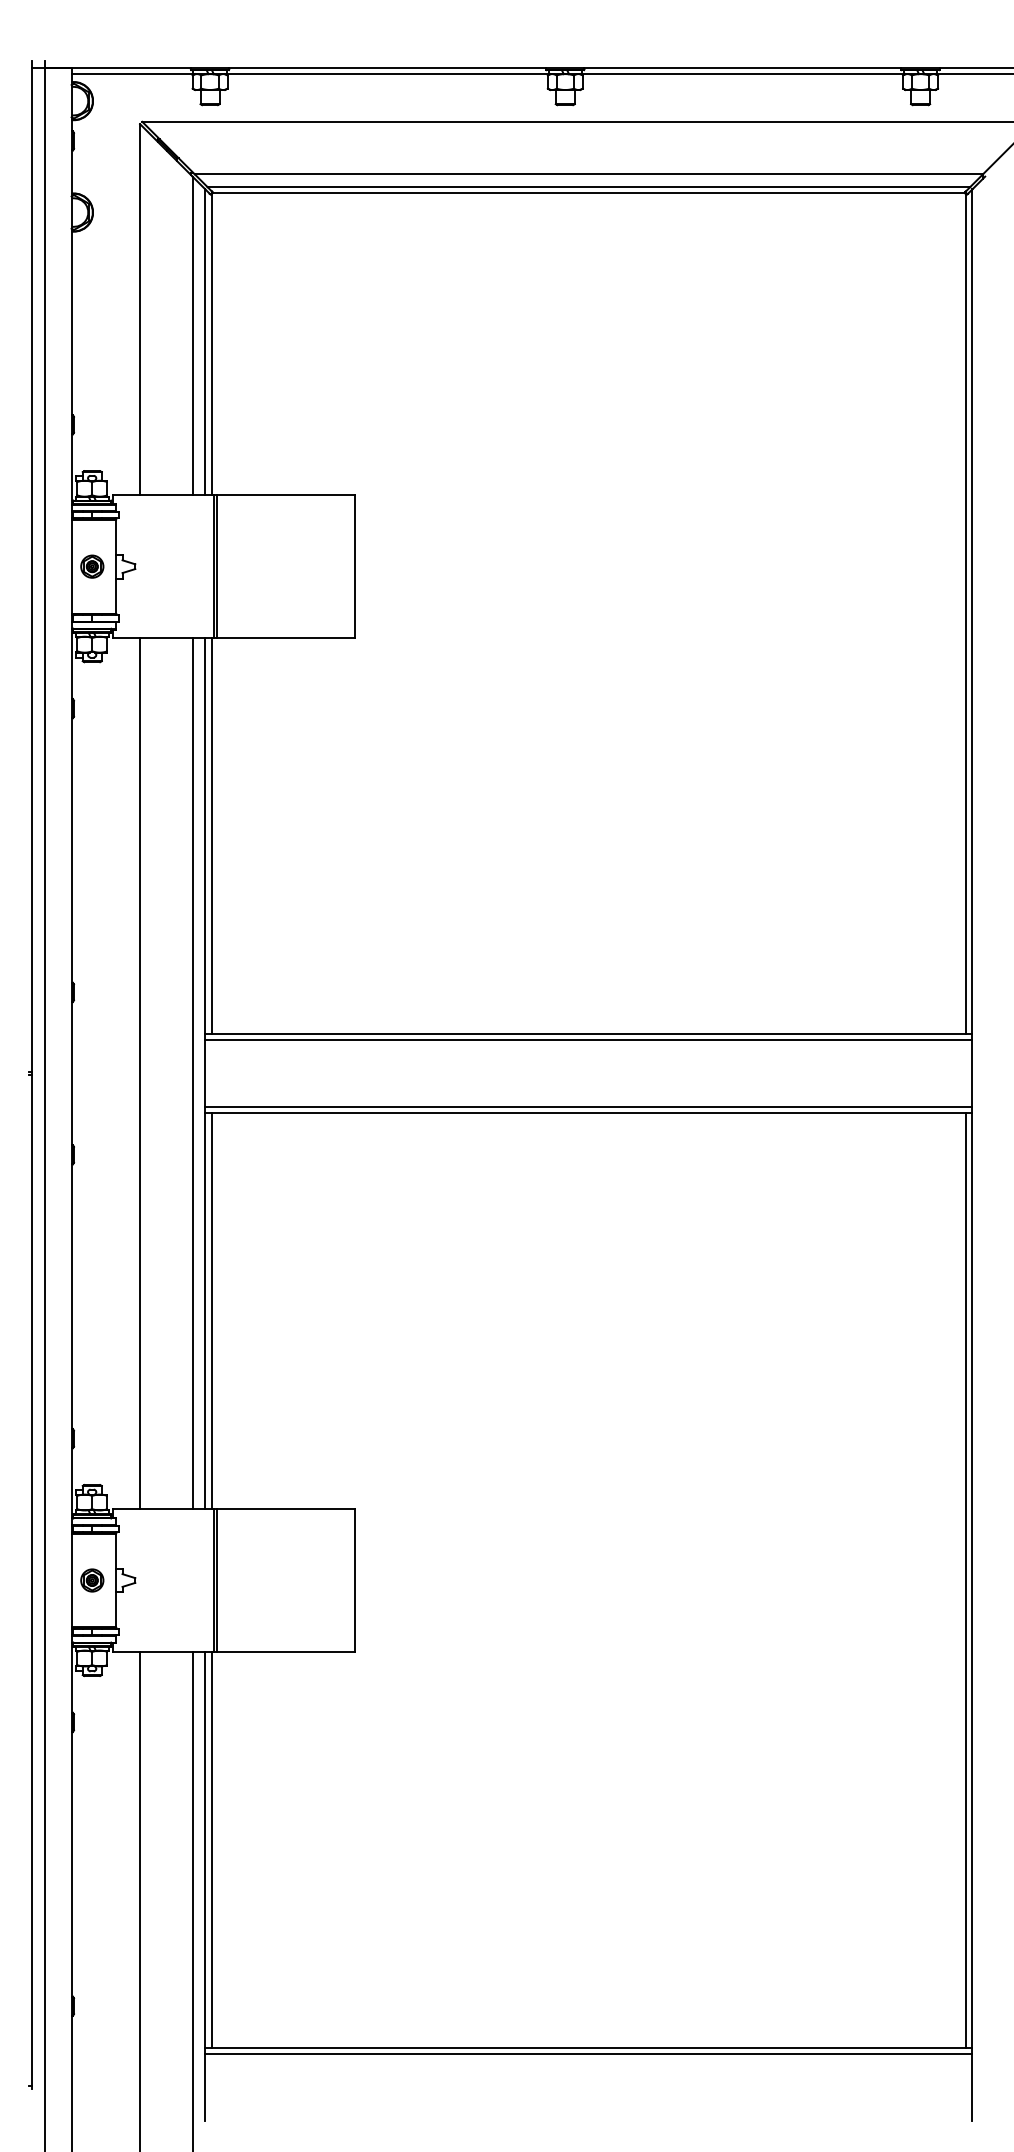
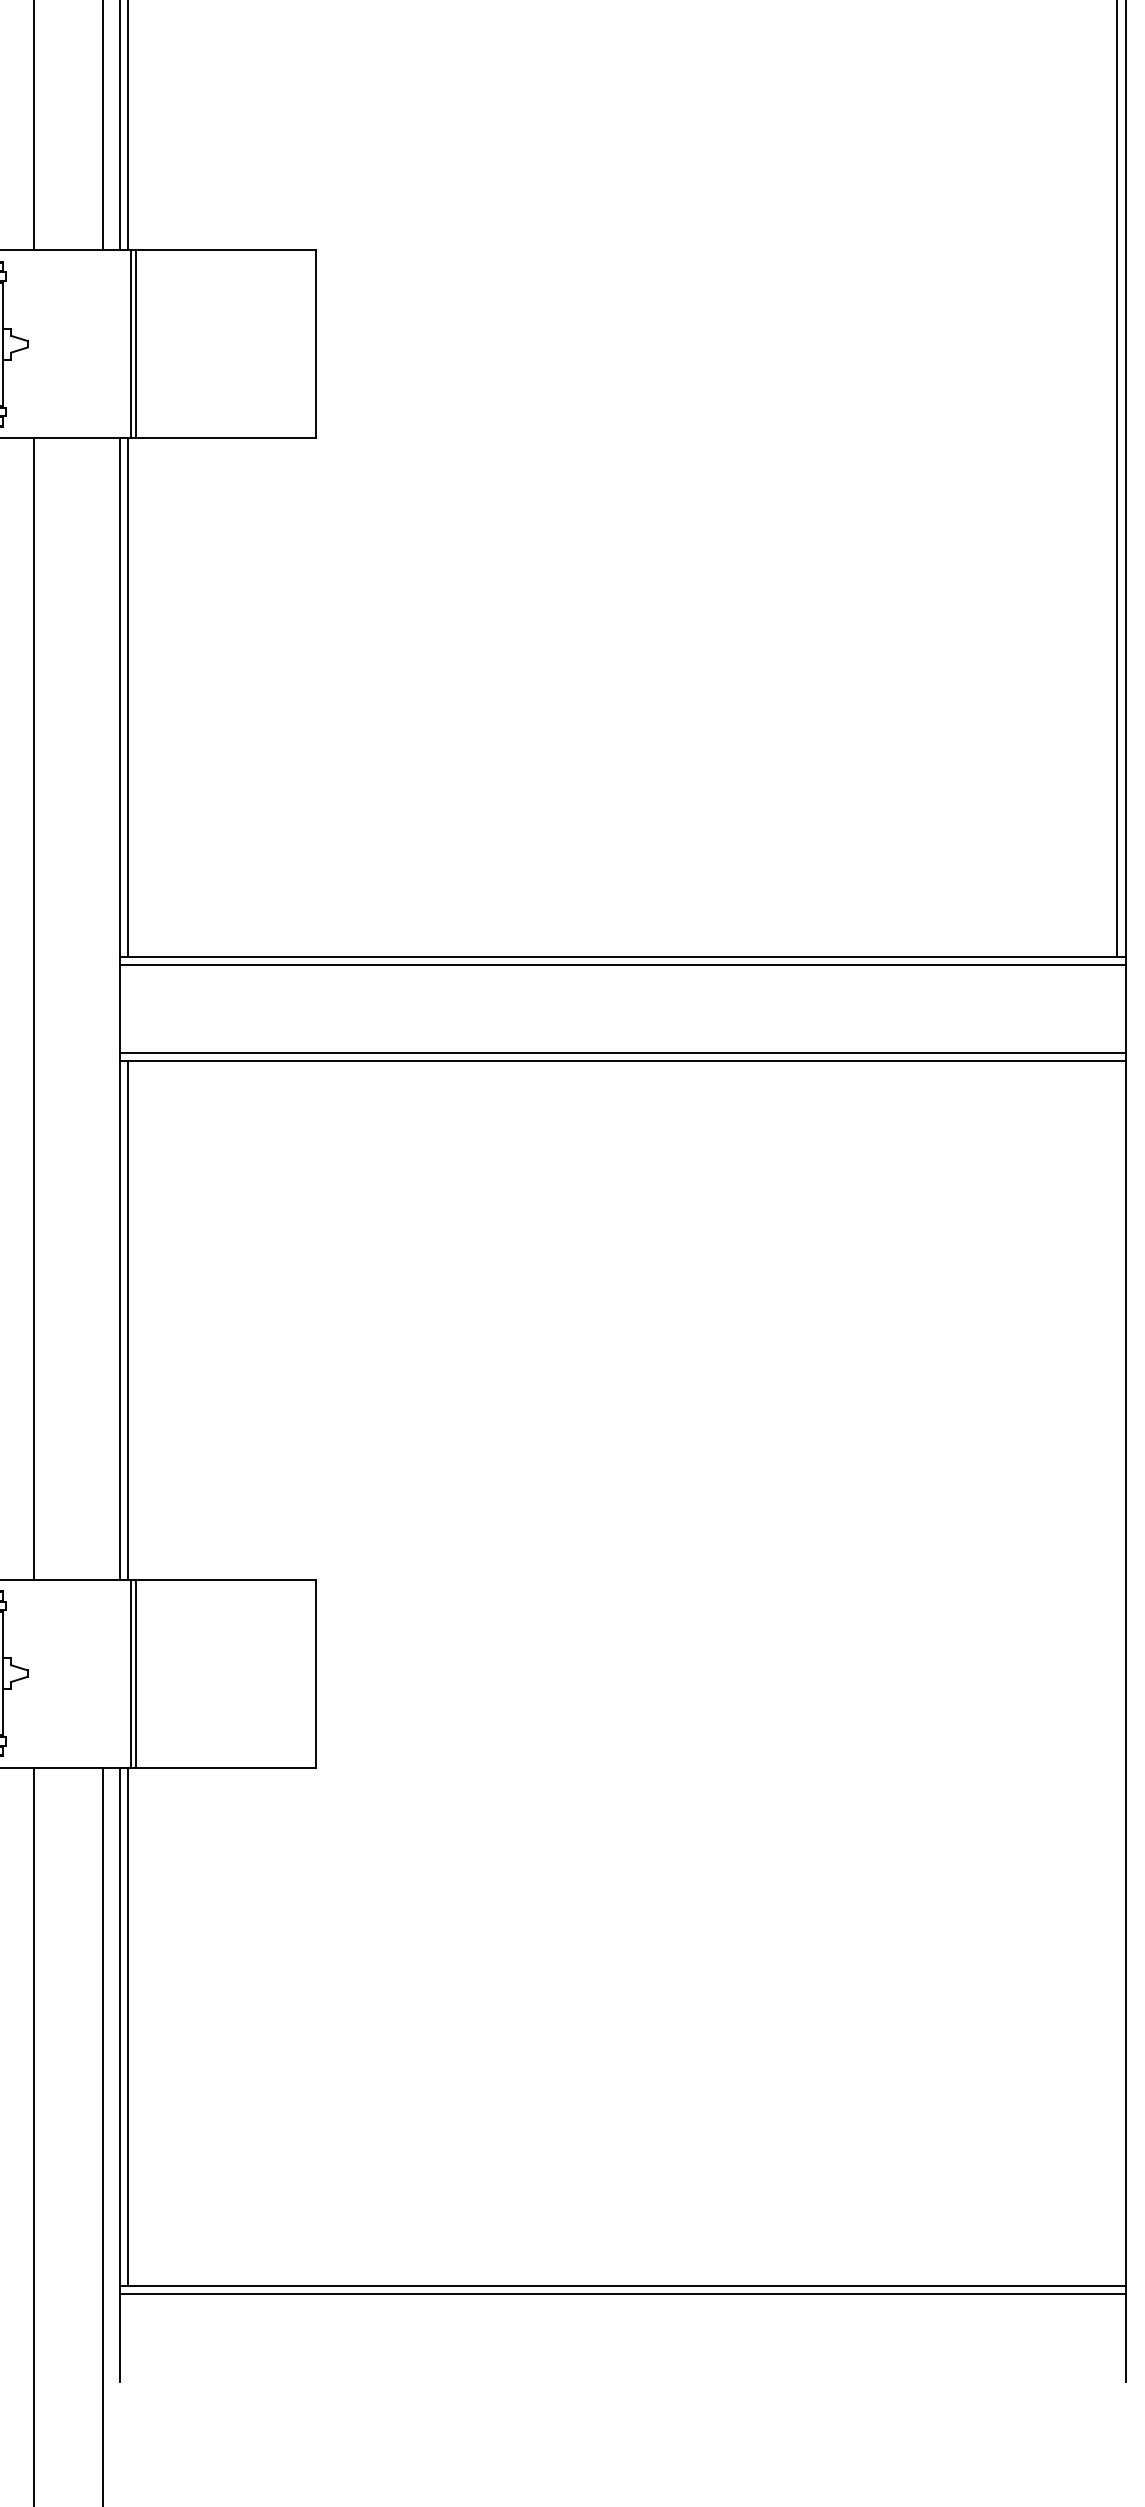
line: (192, 1073) -> (103, 1008), removed
line: (966, 1580) -> (1117, 1673), removed

